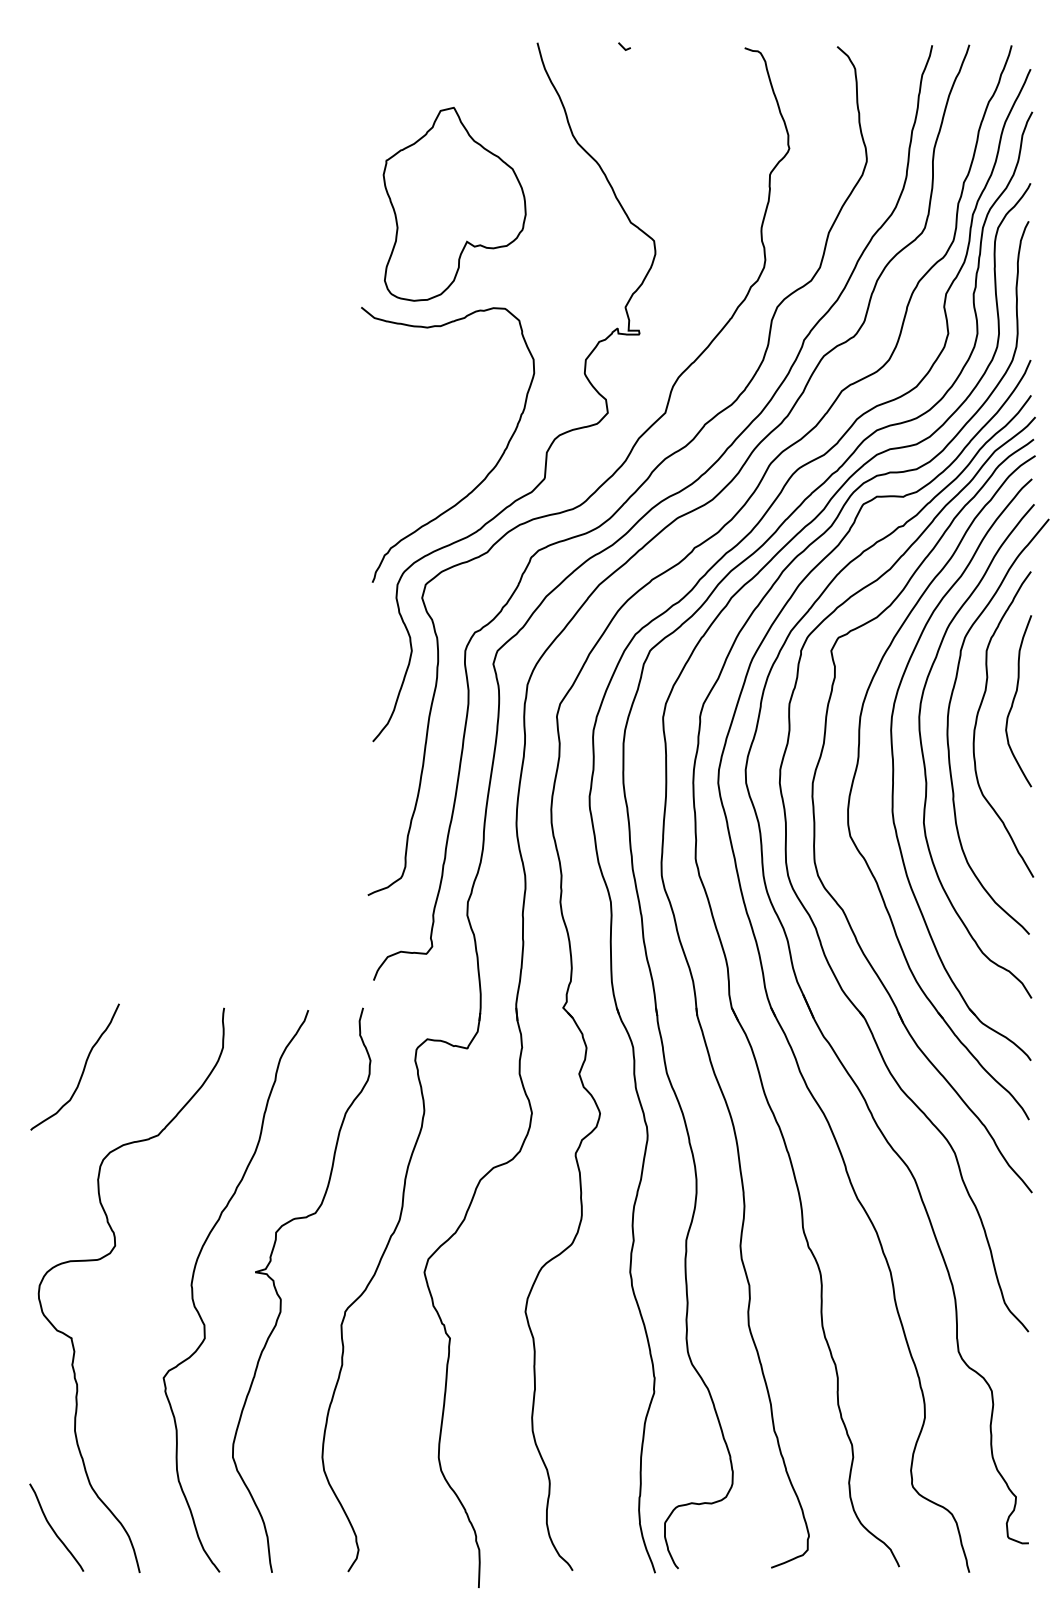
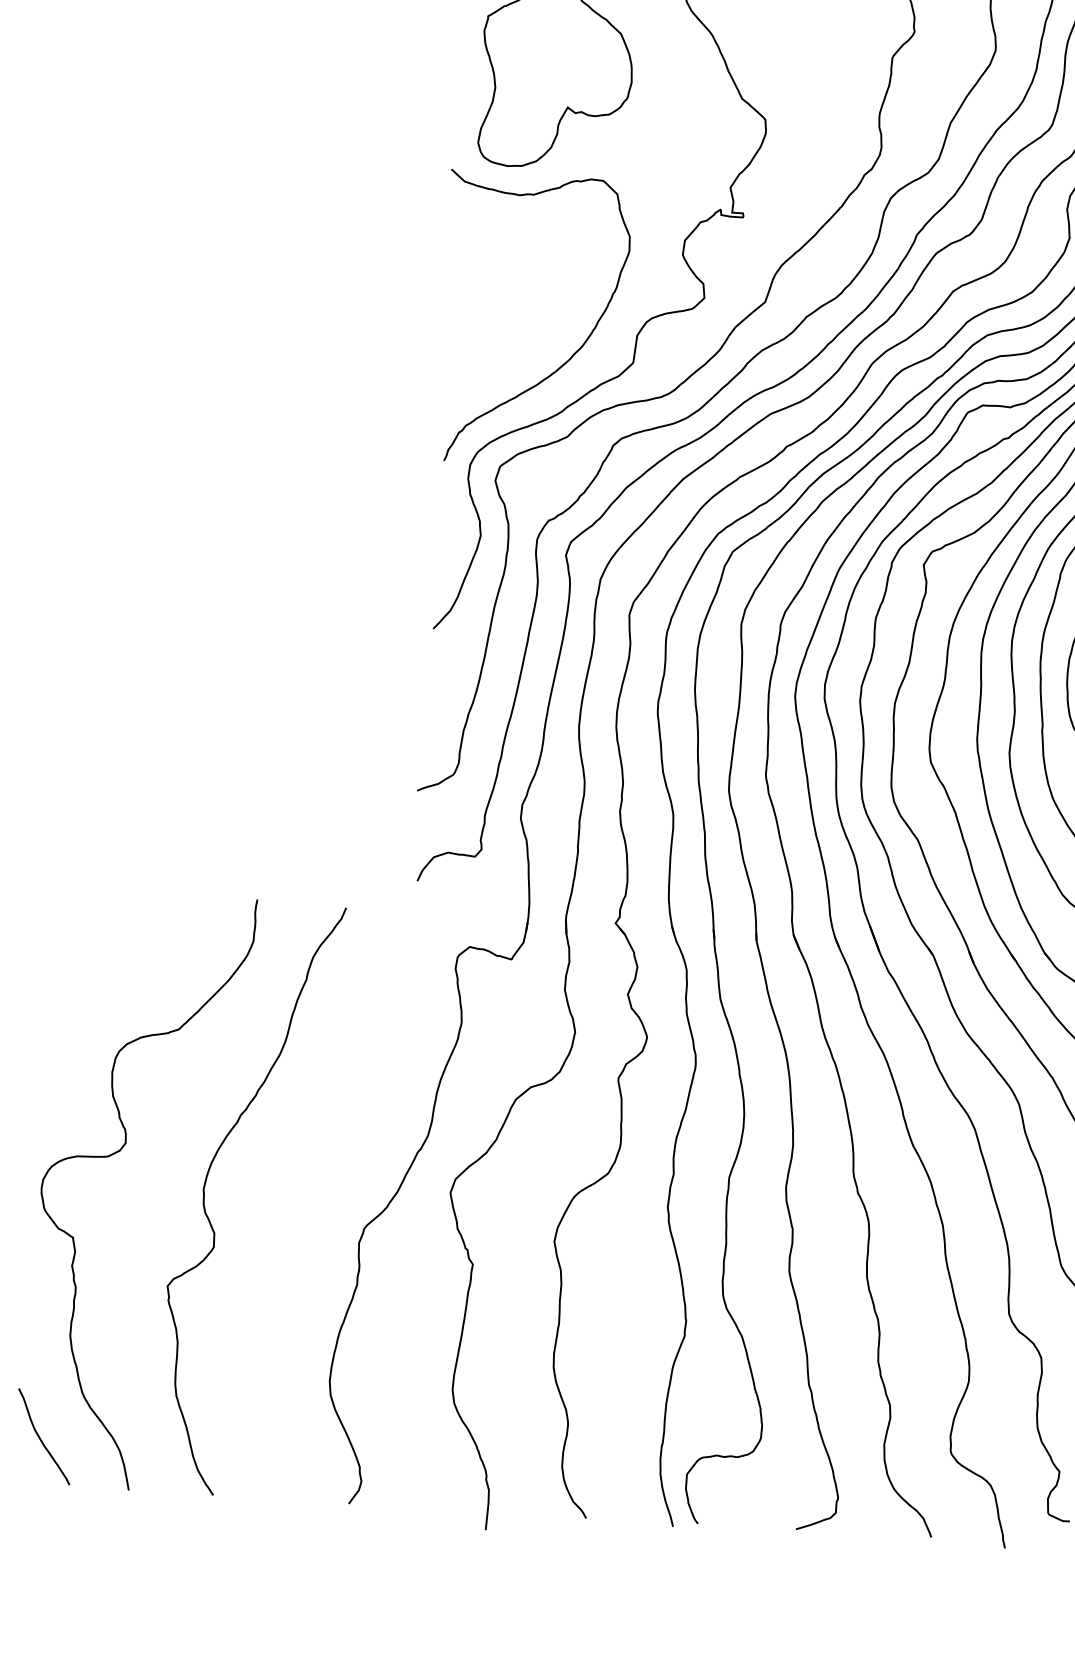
curve: (82, 1070) -> (103, 955), removed
curve: (281, 1298) -> (297, 1210), removed

